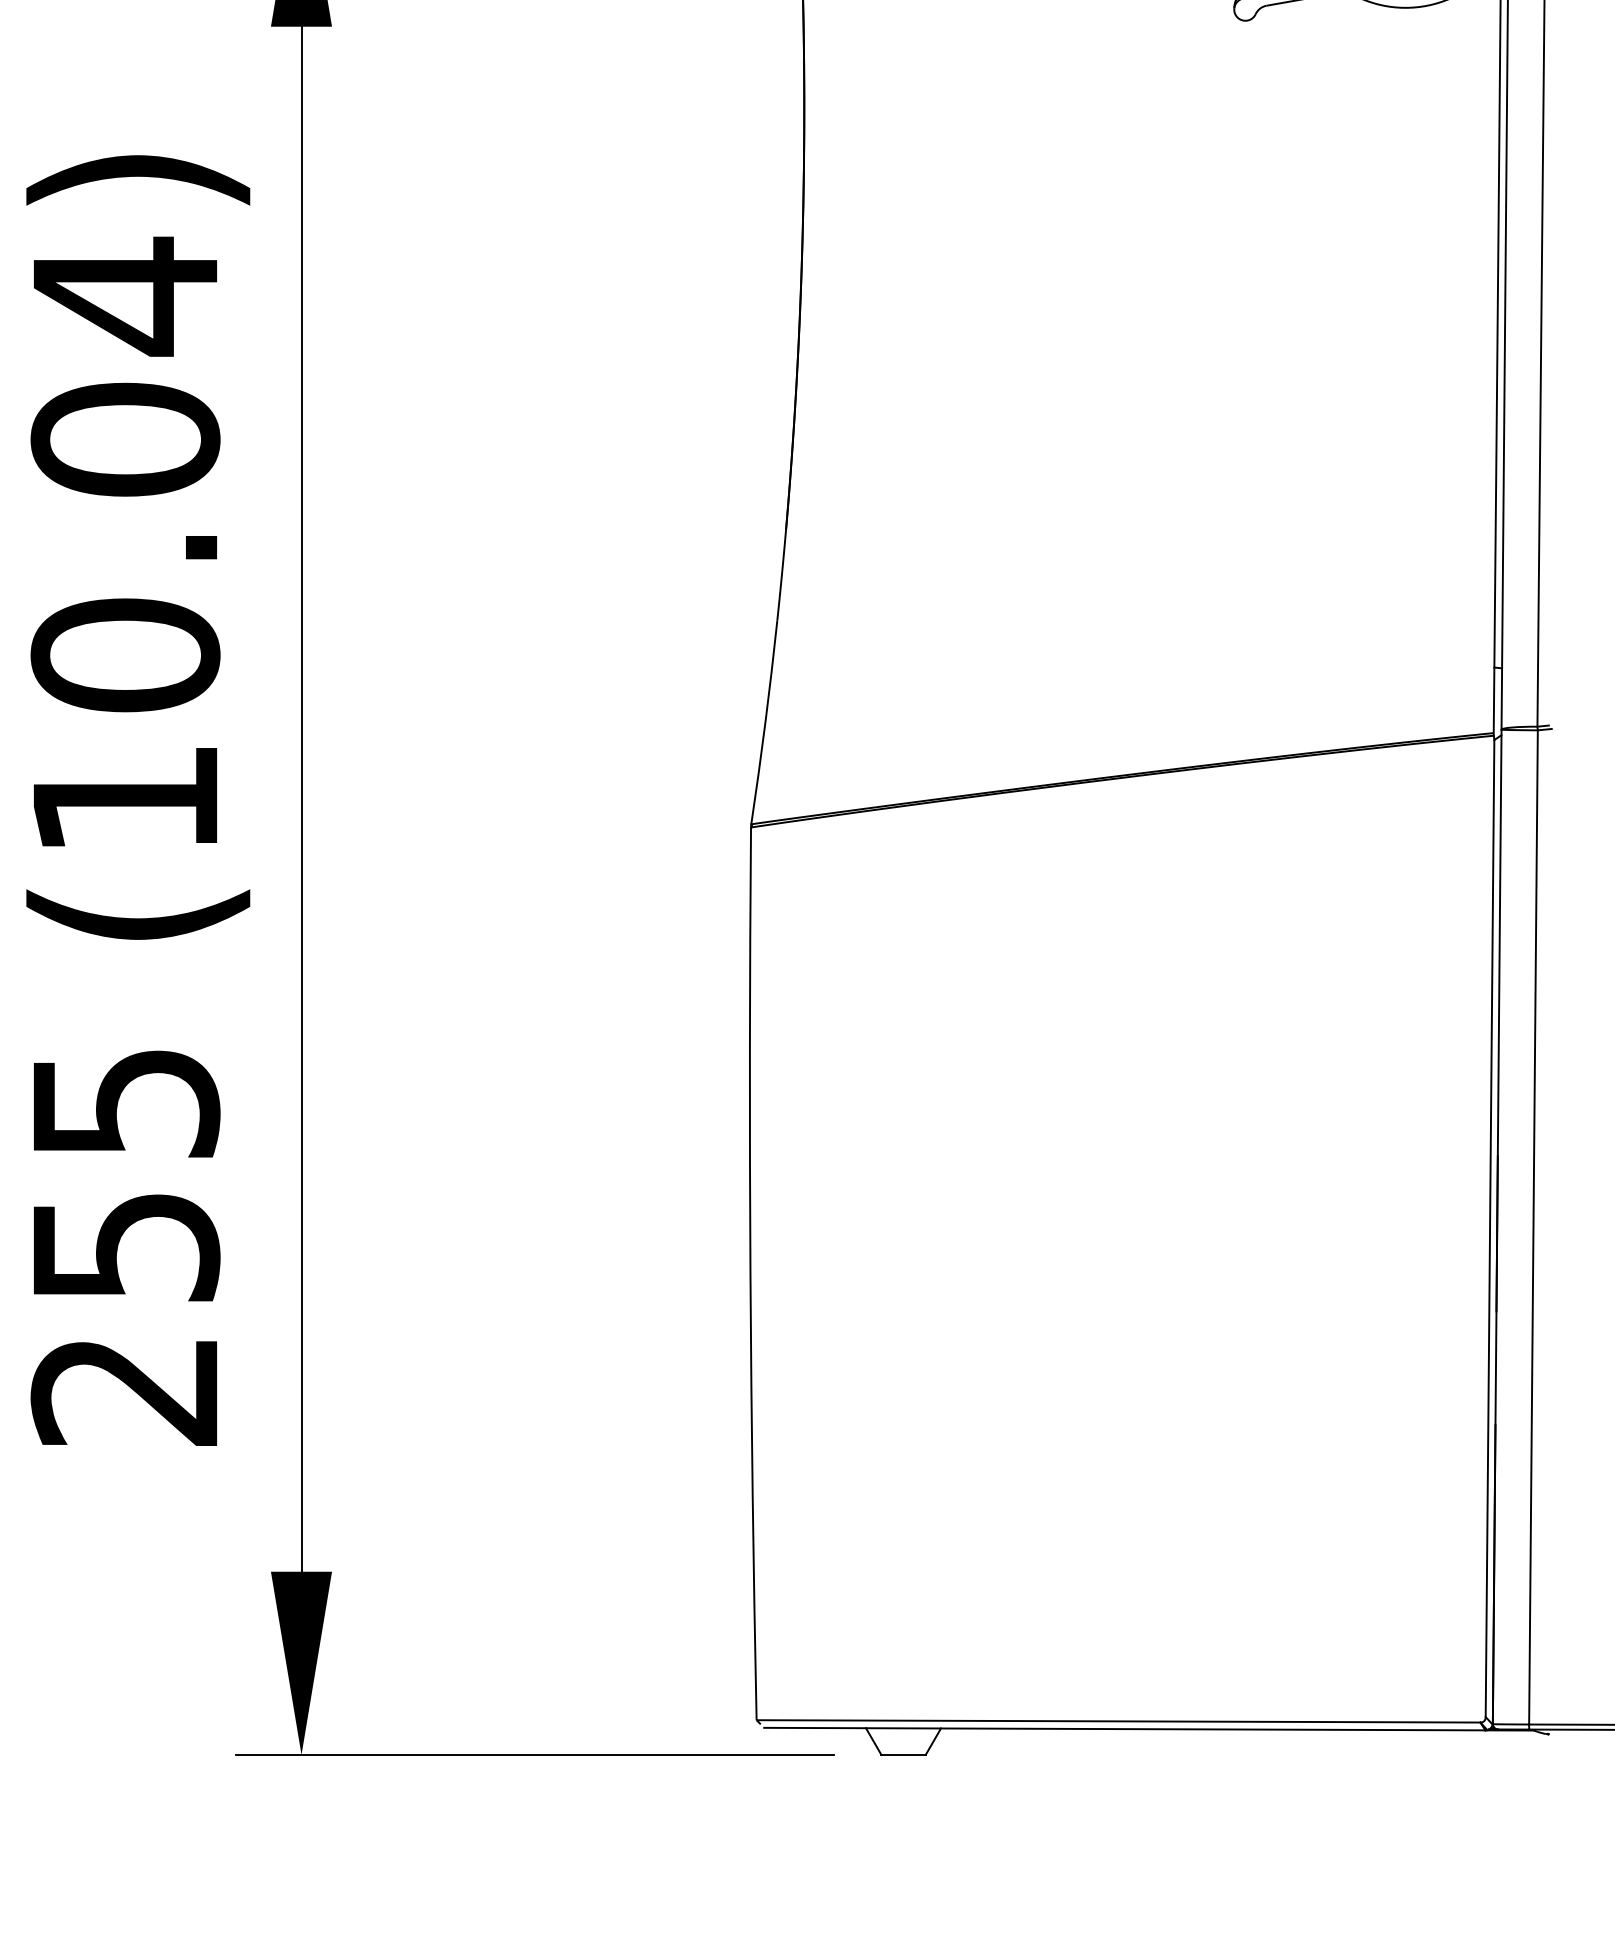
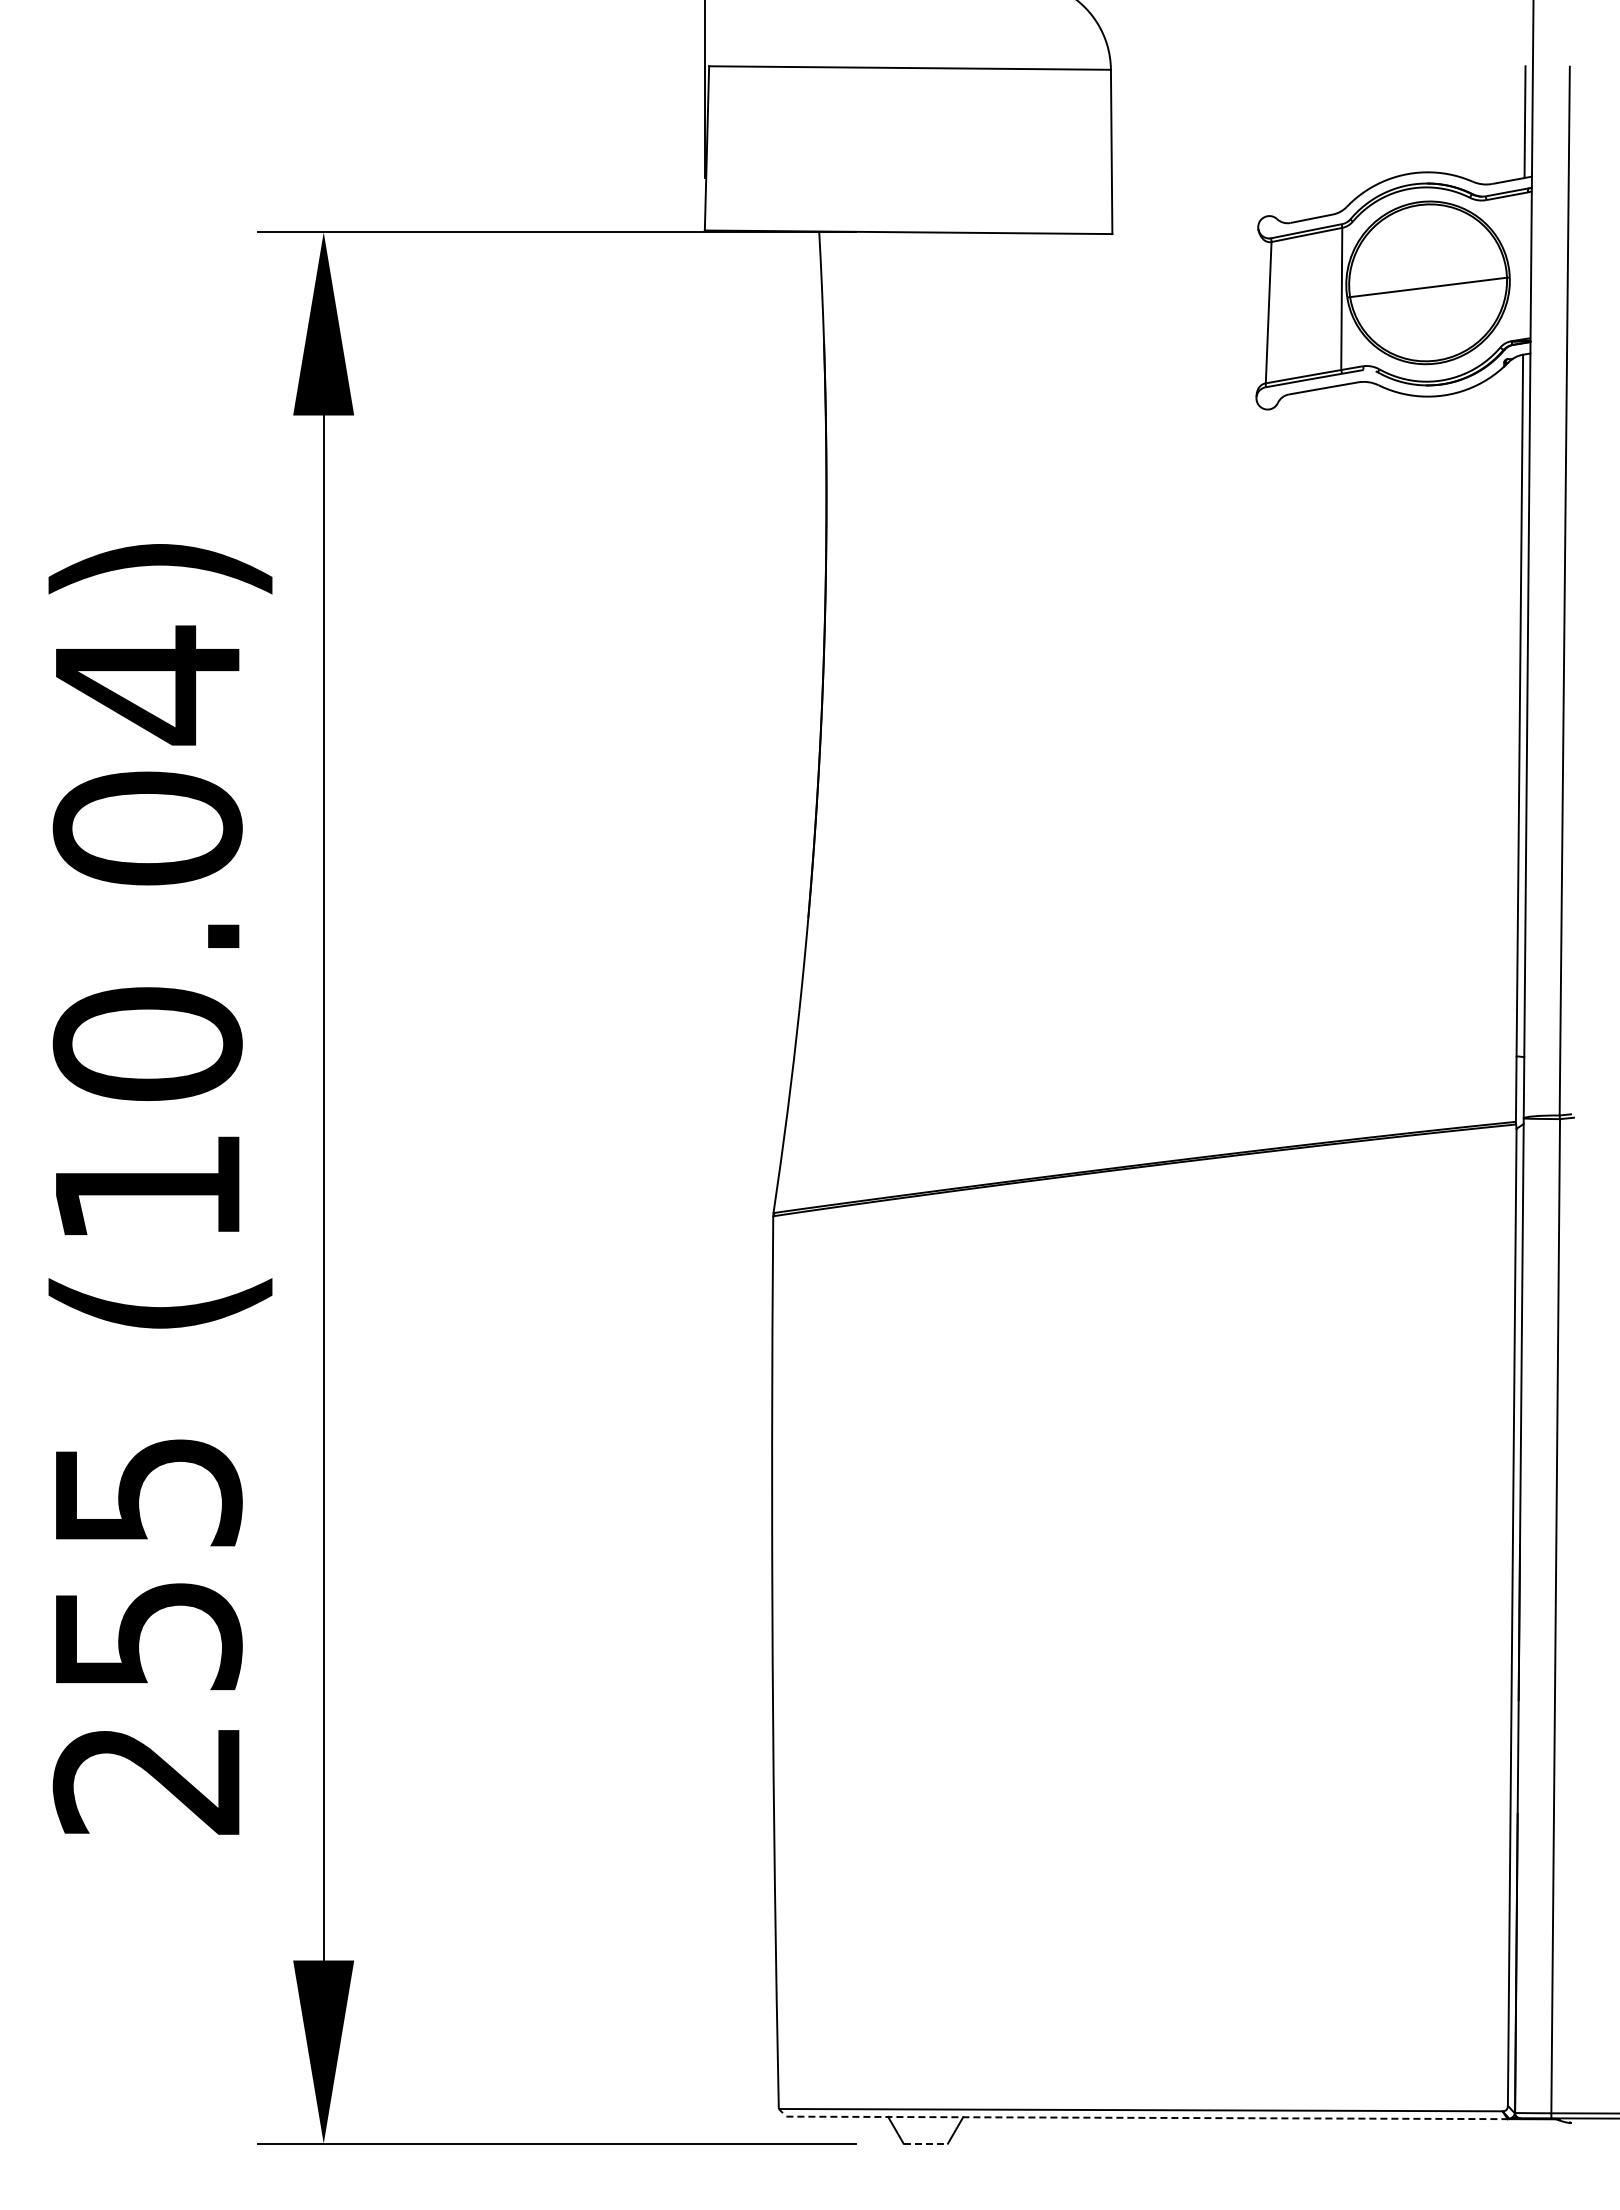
line: (1125, 1728) -> (1147, 2117), solid -> dashed
line: (904, 1754) -> (926, 2143), solid -> dashed

